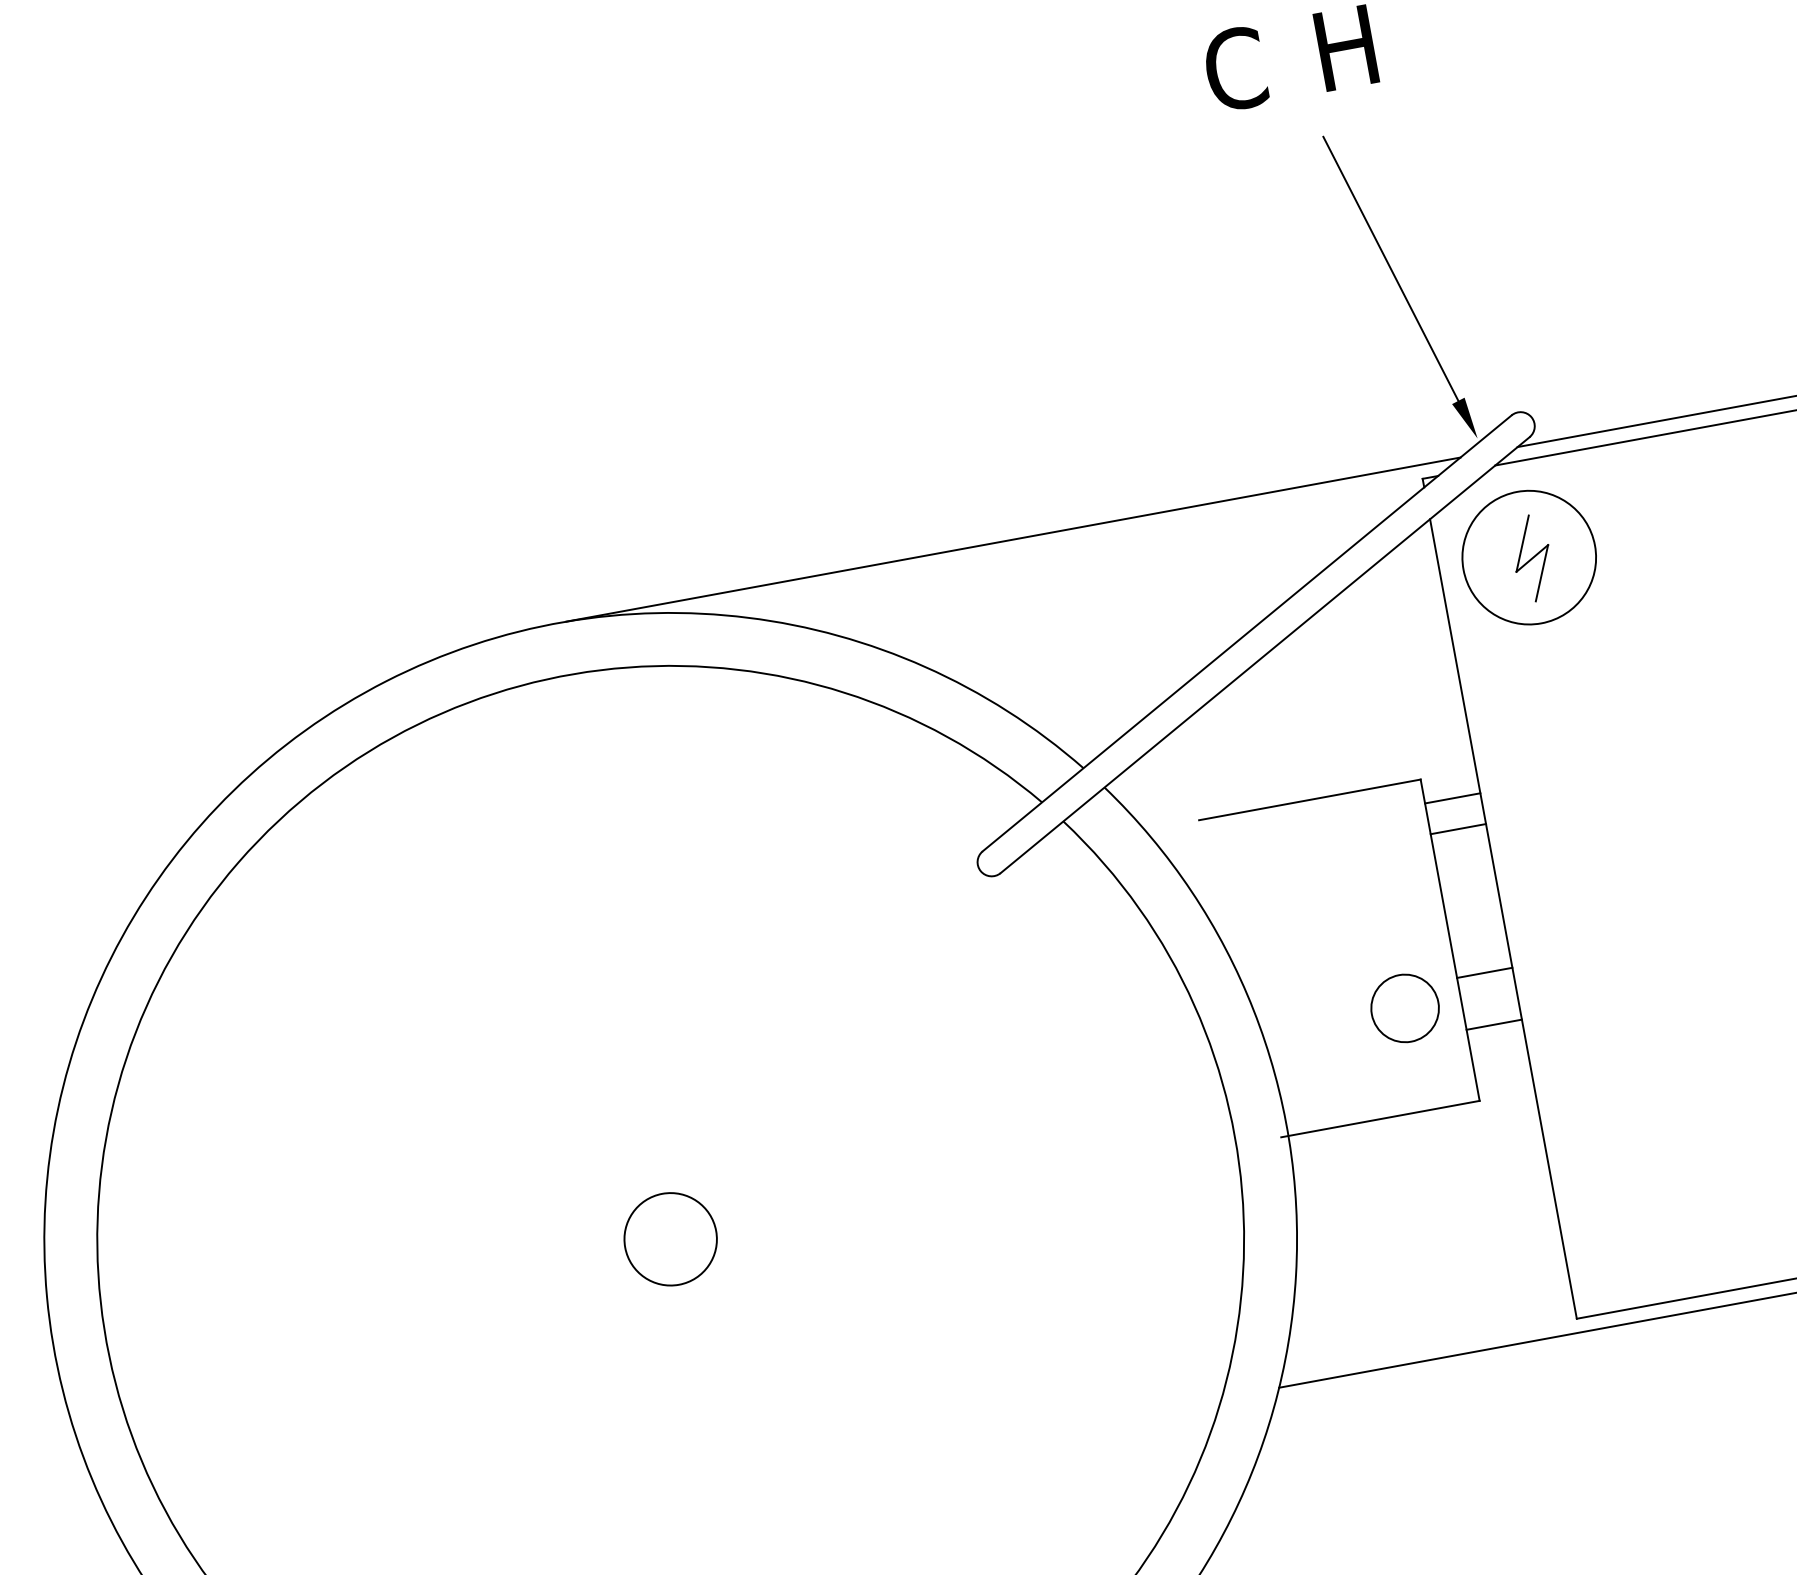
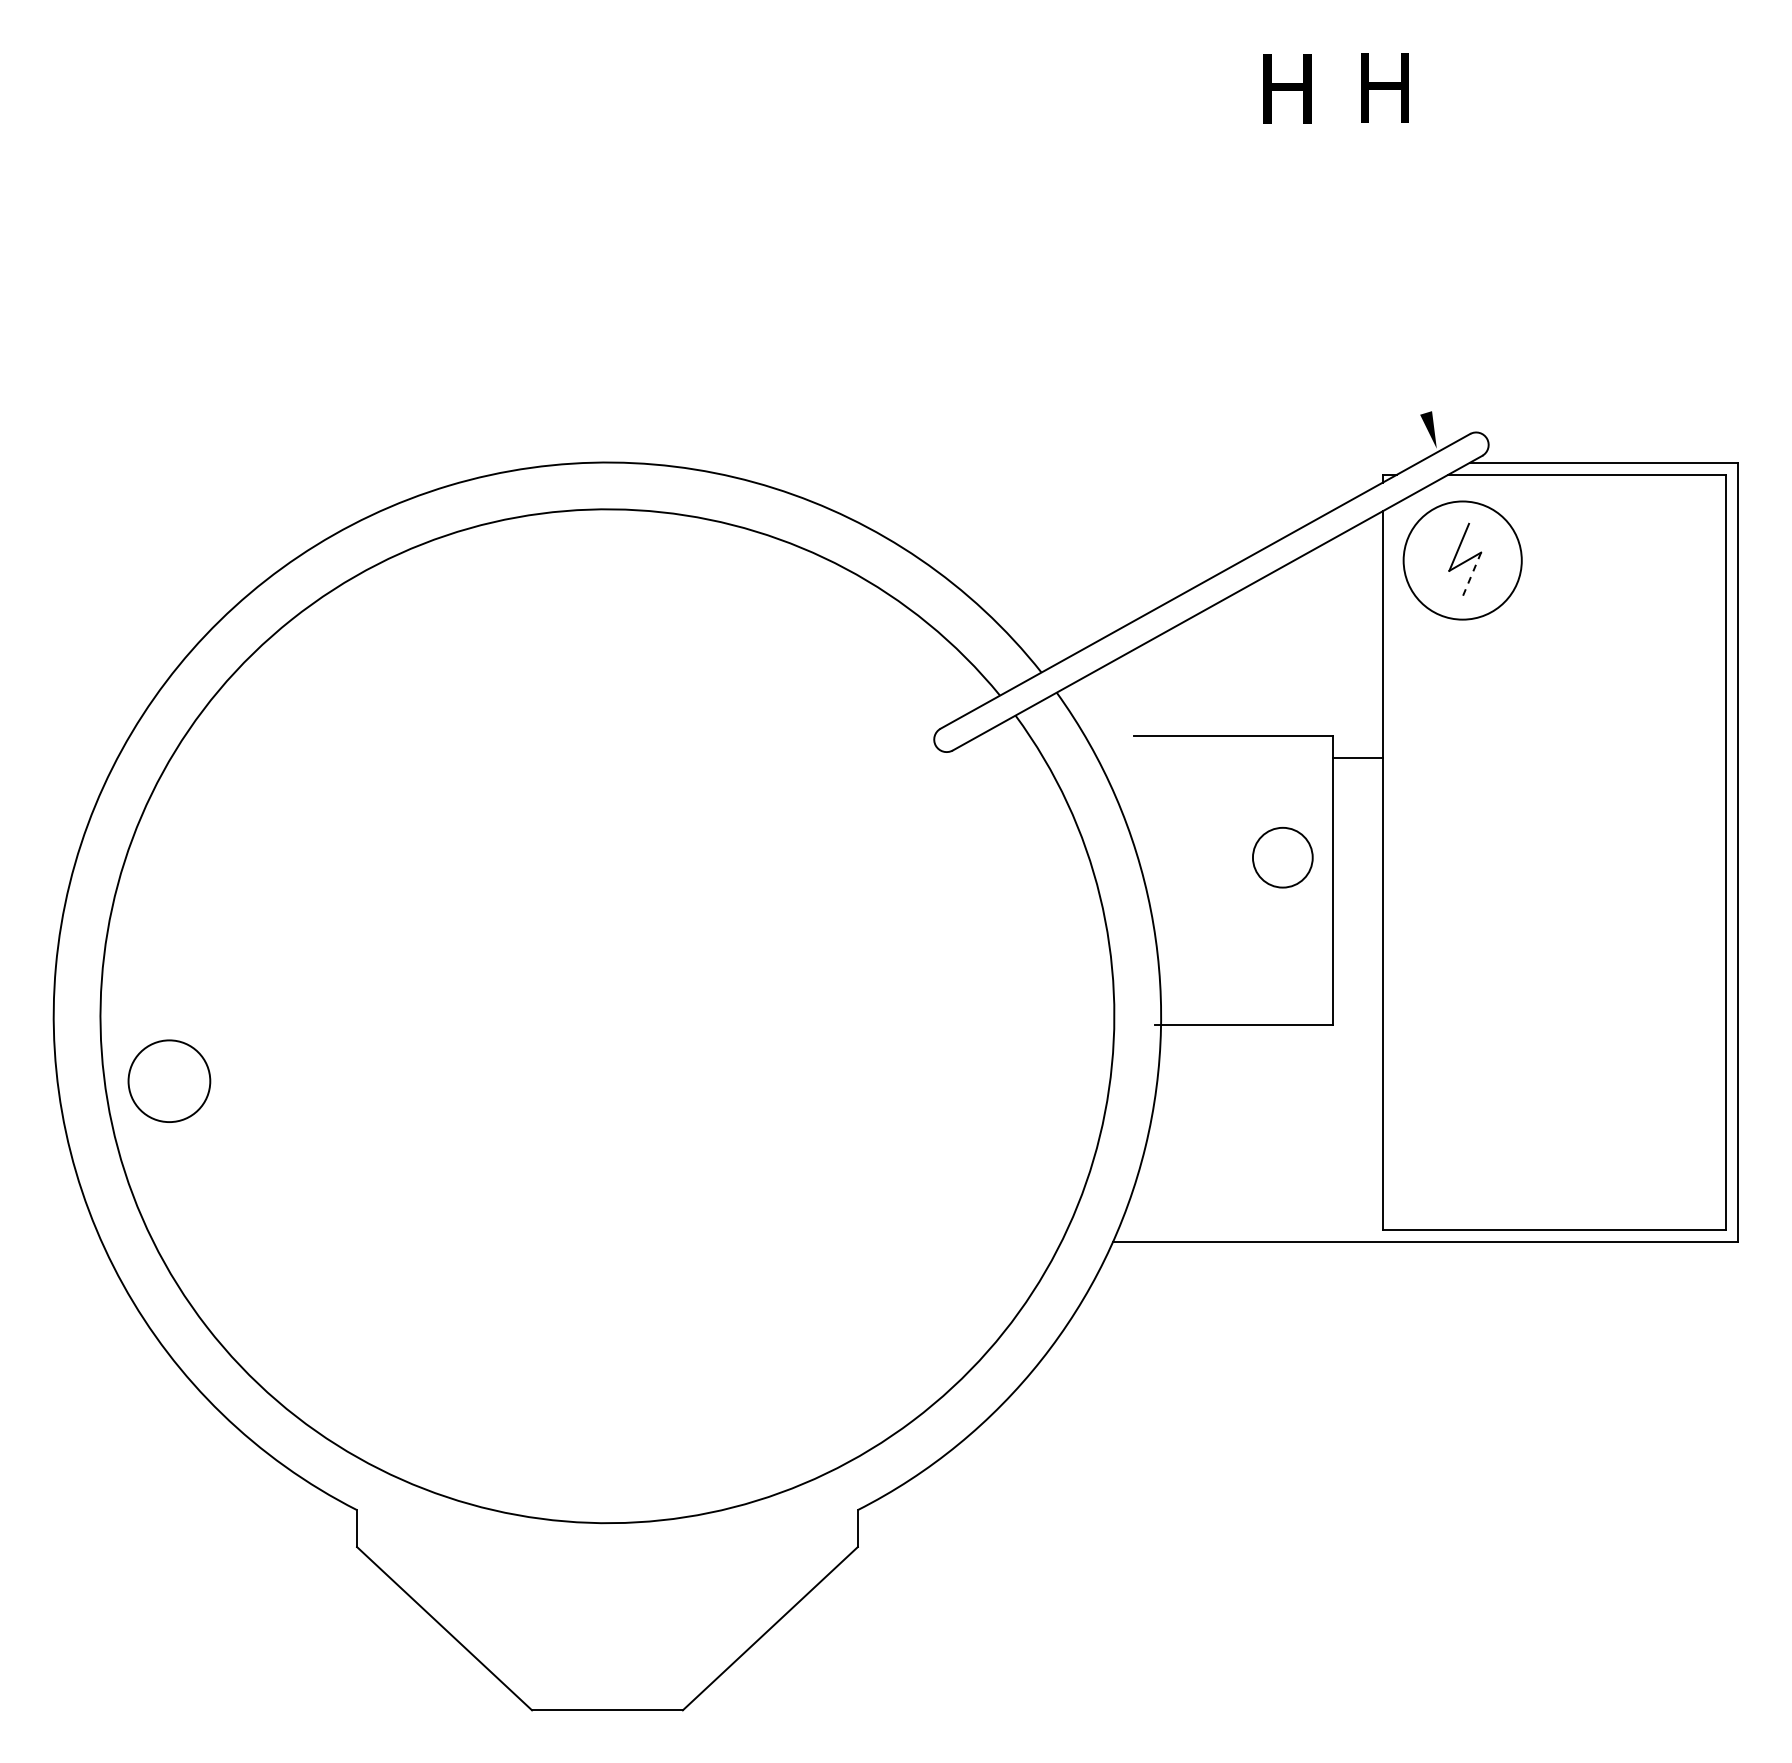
text: (1235, 68) -> (1285, 88), C -> H
line: (1390, 267) -> (1388, 286), removed
line: (1012, 539) -> (1016, 462), removed
line: (1542, 573) -> (1471, 576), solid -> dashed
line: (1458, 829) -> (1357, 785), removed
line: (1484, 972) -> (1357, 914), removed
circle: (1404, 1008) -> (1282, 857), moved
line: (1494, 1025) -> (1357, 961), removed
circle: (670, 1238) -> (169, 1080), moved

